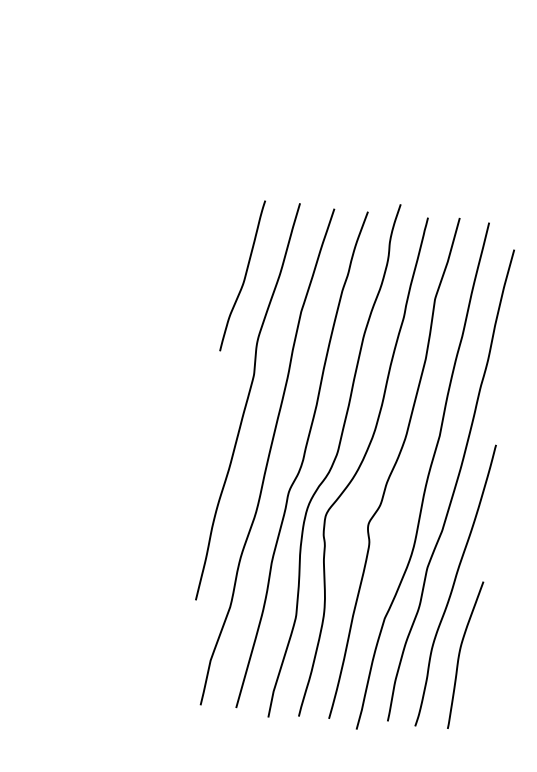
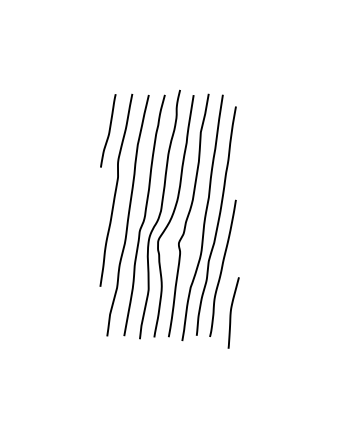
curve: (460, 653) -> (231, 312), moved

